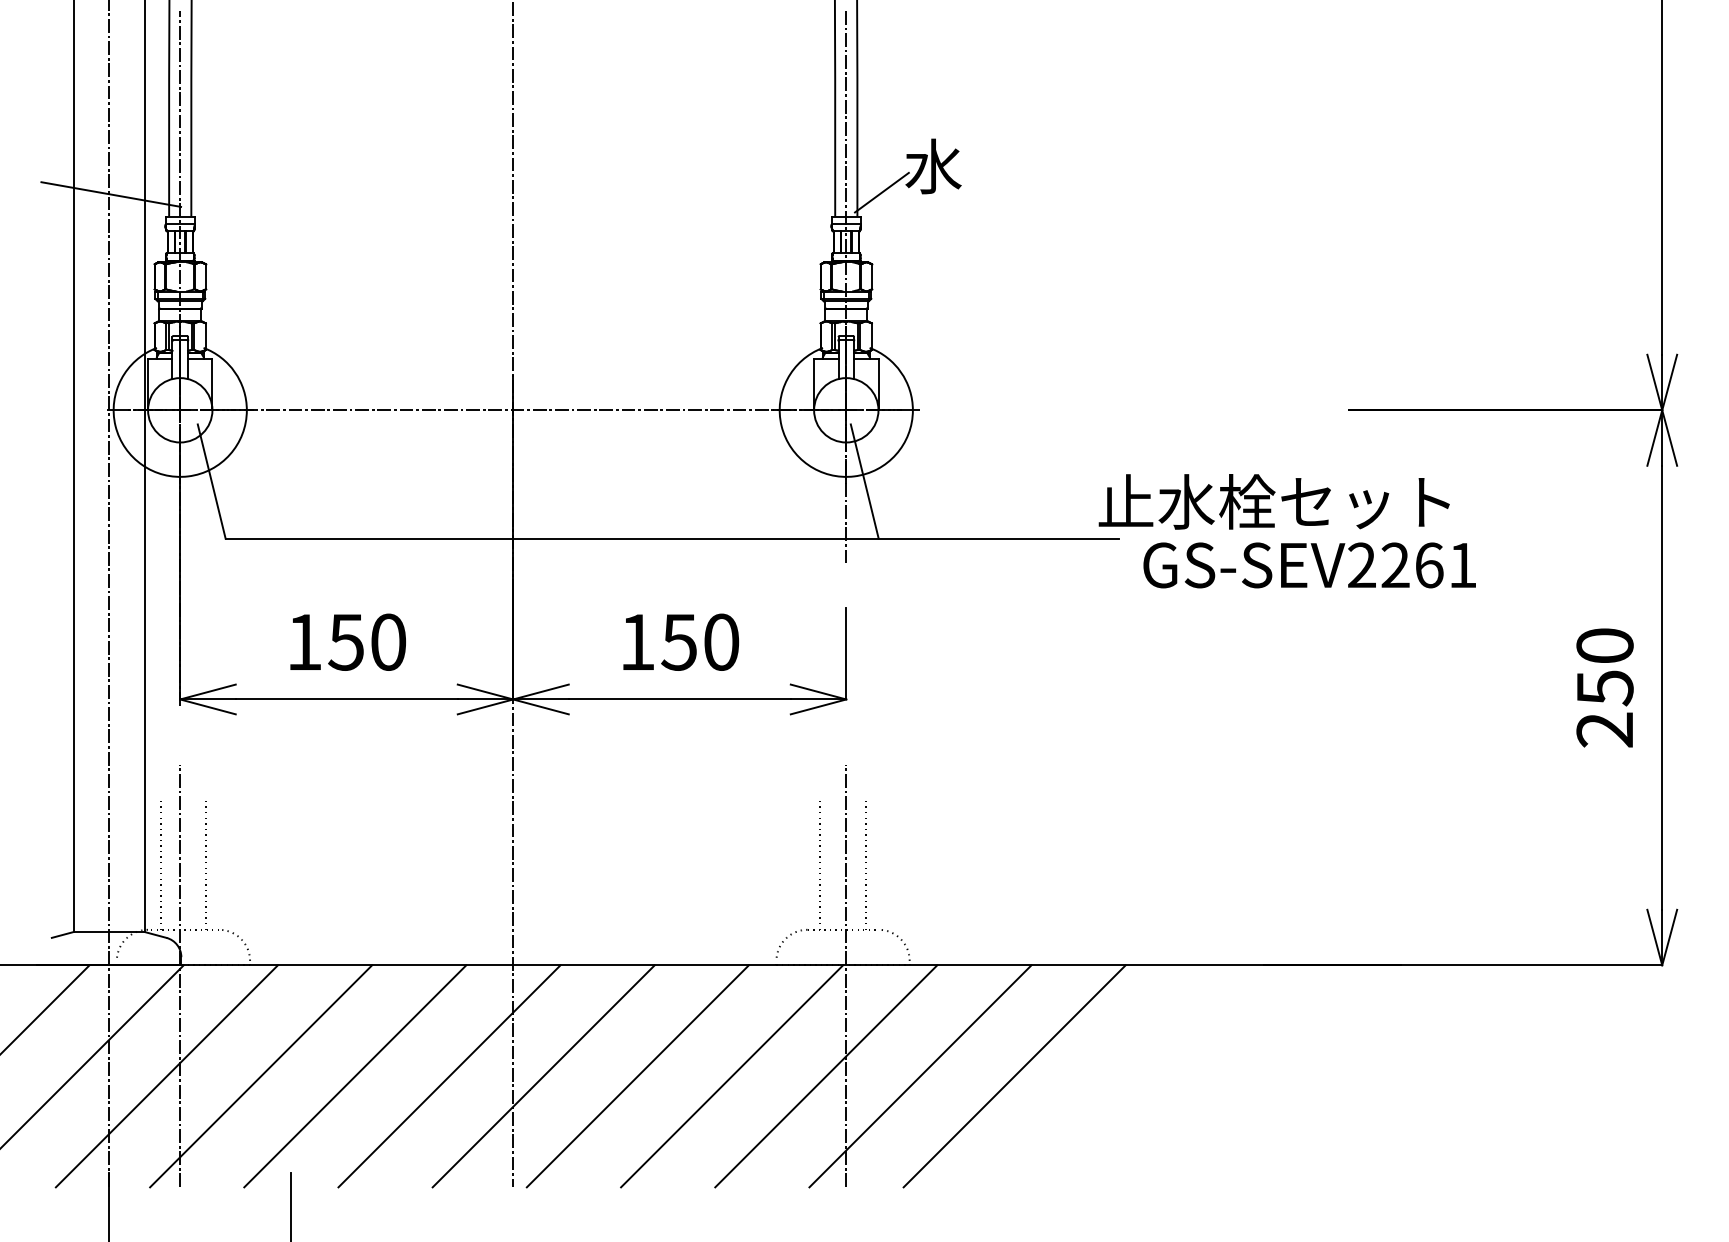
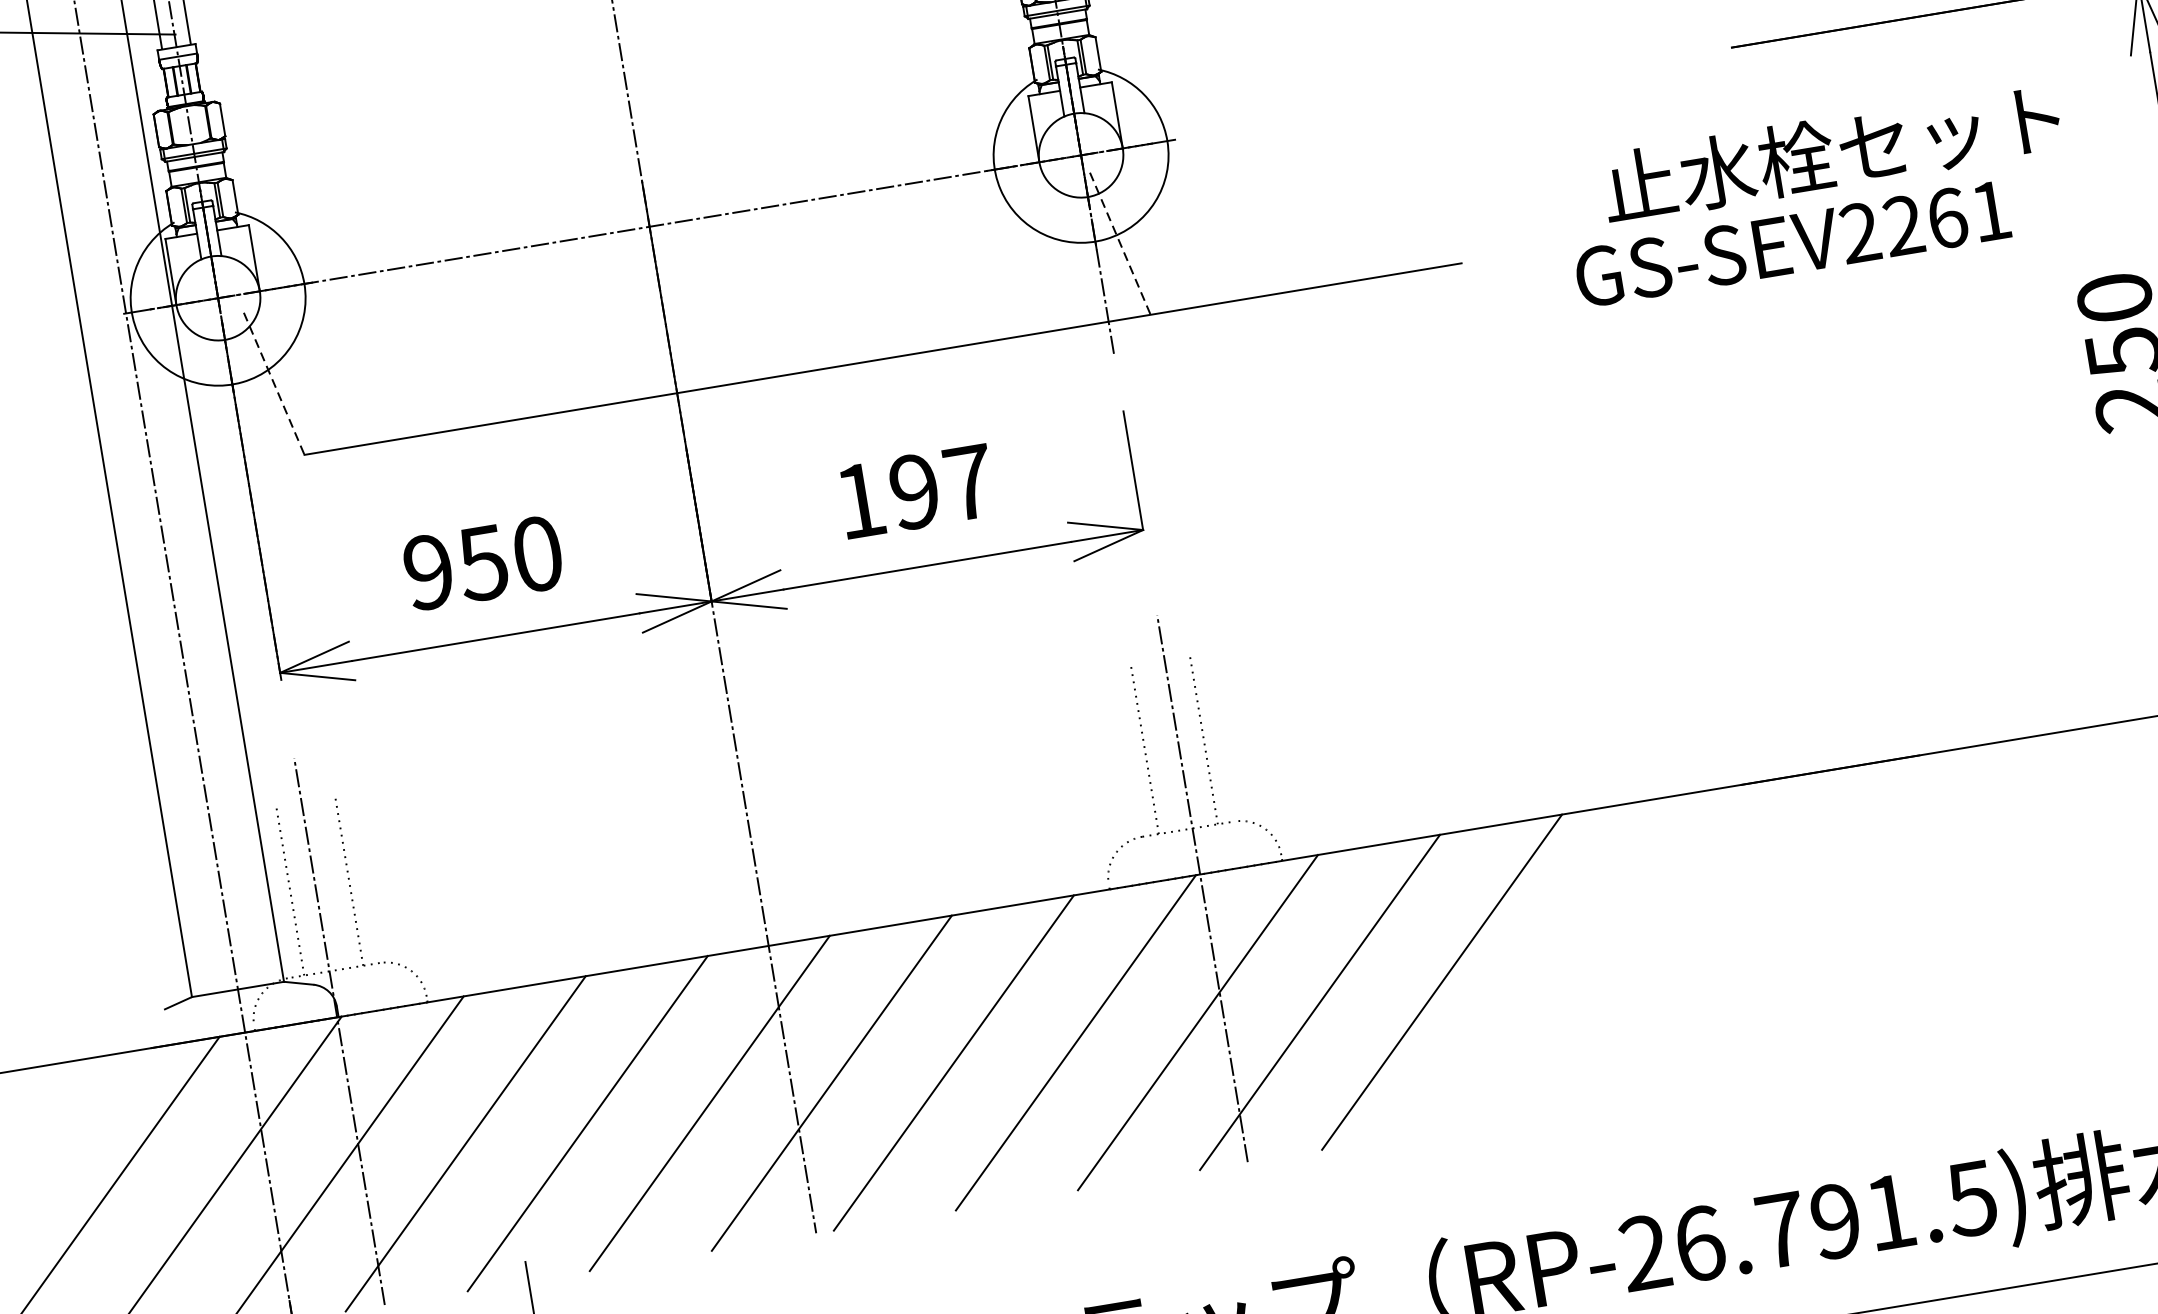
line: (211, 481) -> (273, 383), solid -> dashed
line: (864, 481) -> (1119, 243), solid -> dashed
text: (1273, 501) -> (1830, 152), moved
text: (1309, 565) -> (1792, 244), moved
text: (304, 641) -> (428, 571), 150 -> 950
text: (700, 641) -> (941, 486), 150 -> 197

